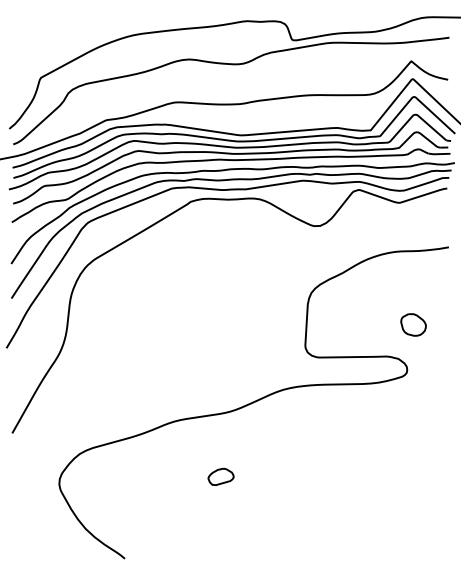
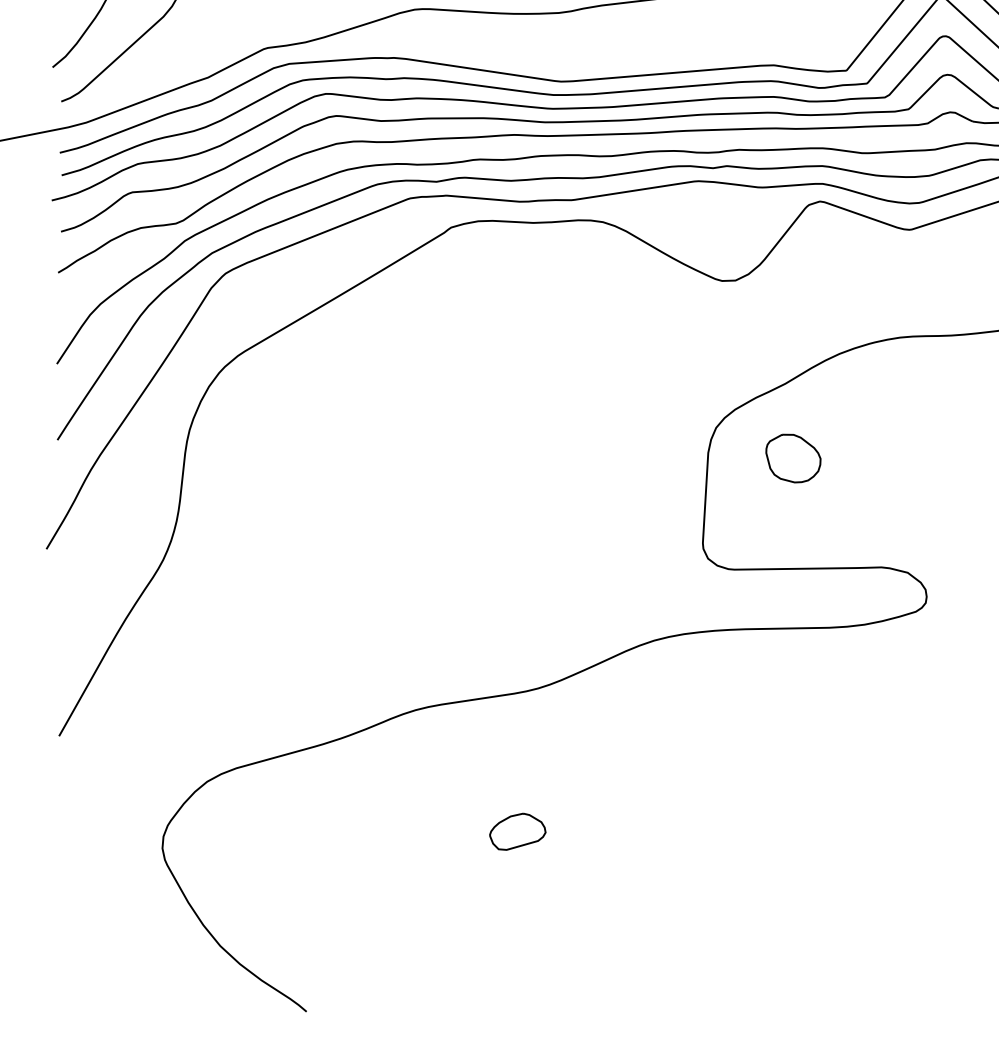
part: (413, 324) -> (793, 457), moved

